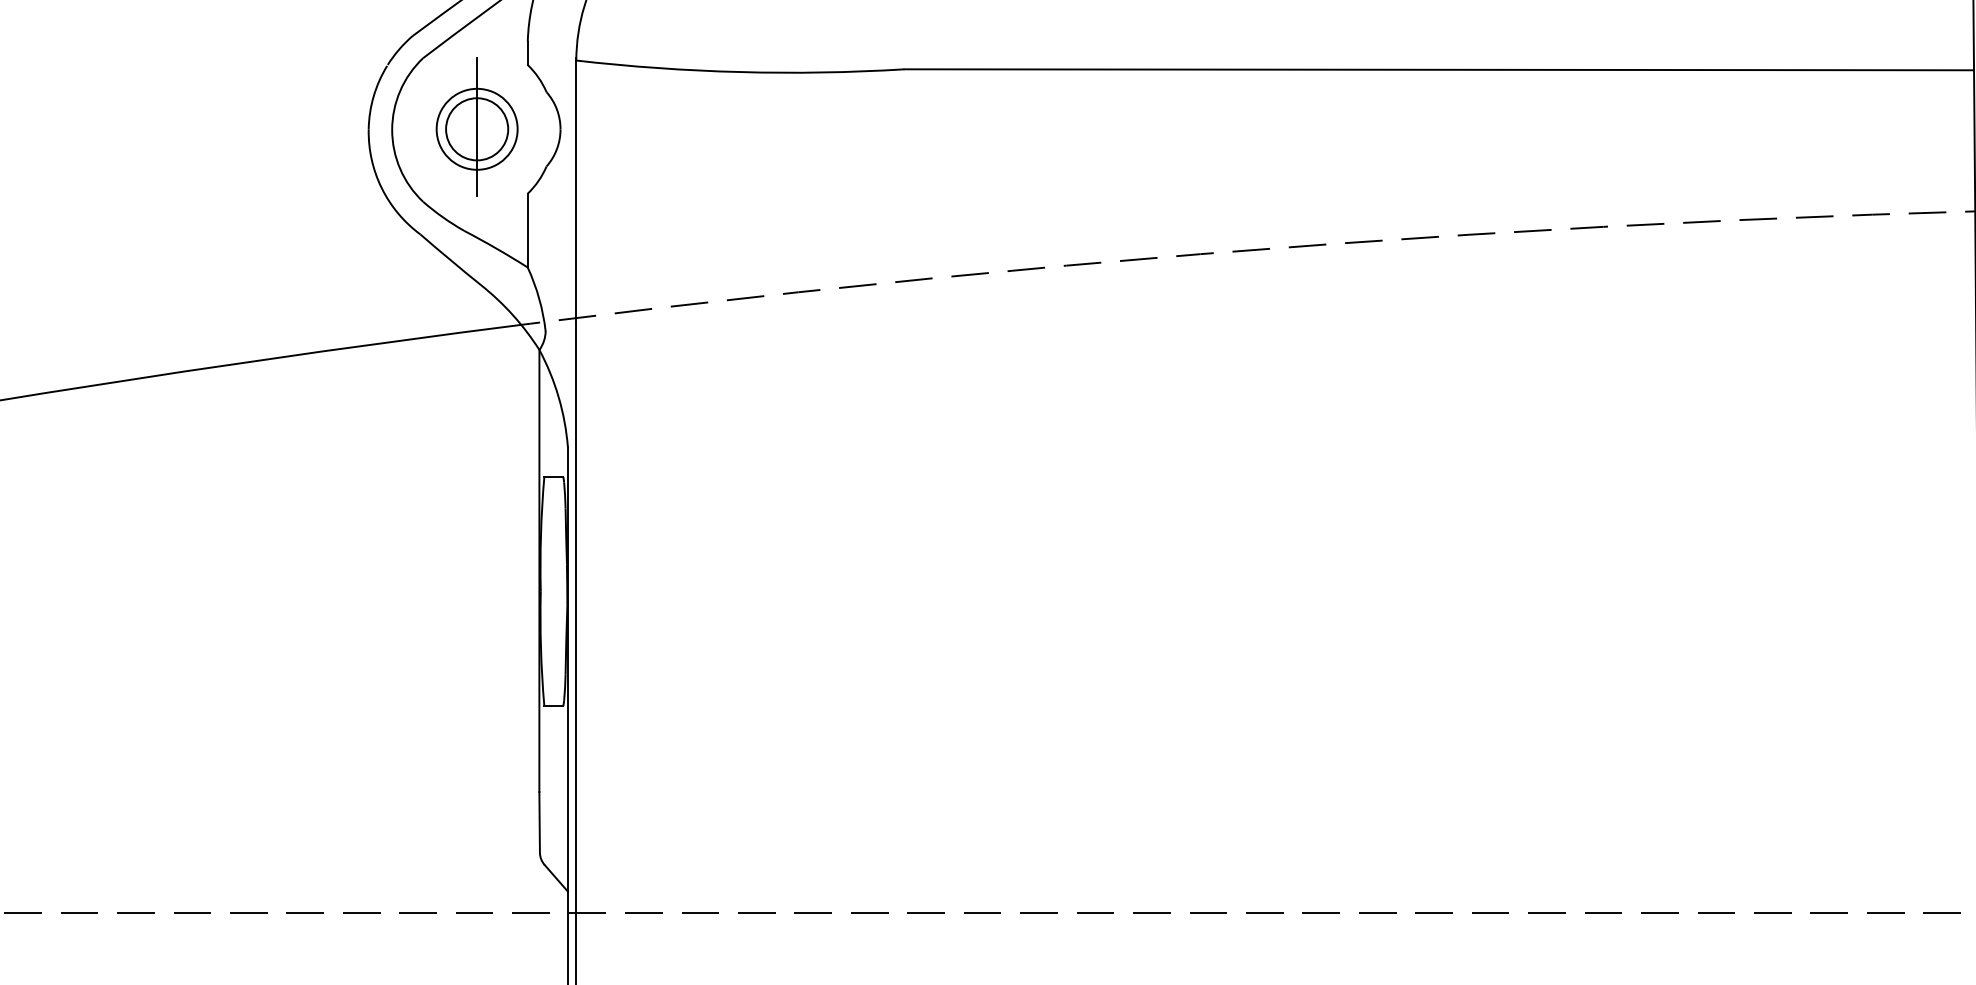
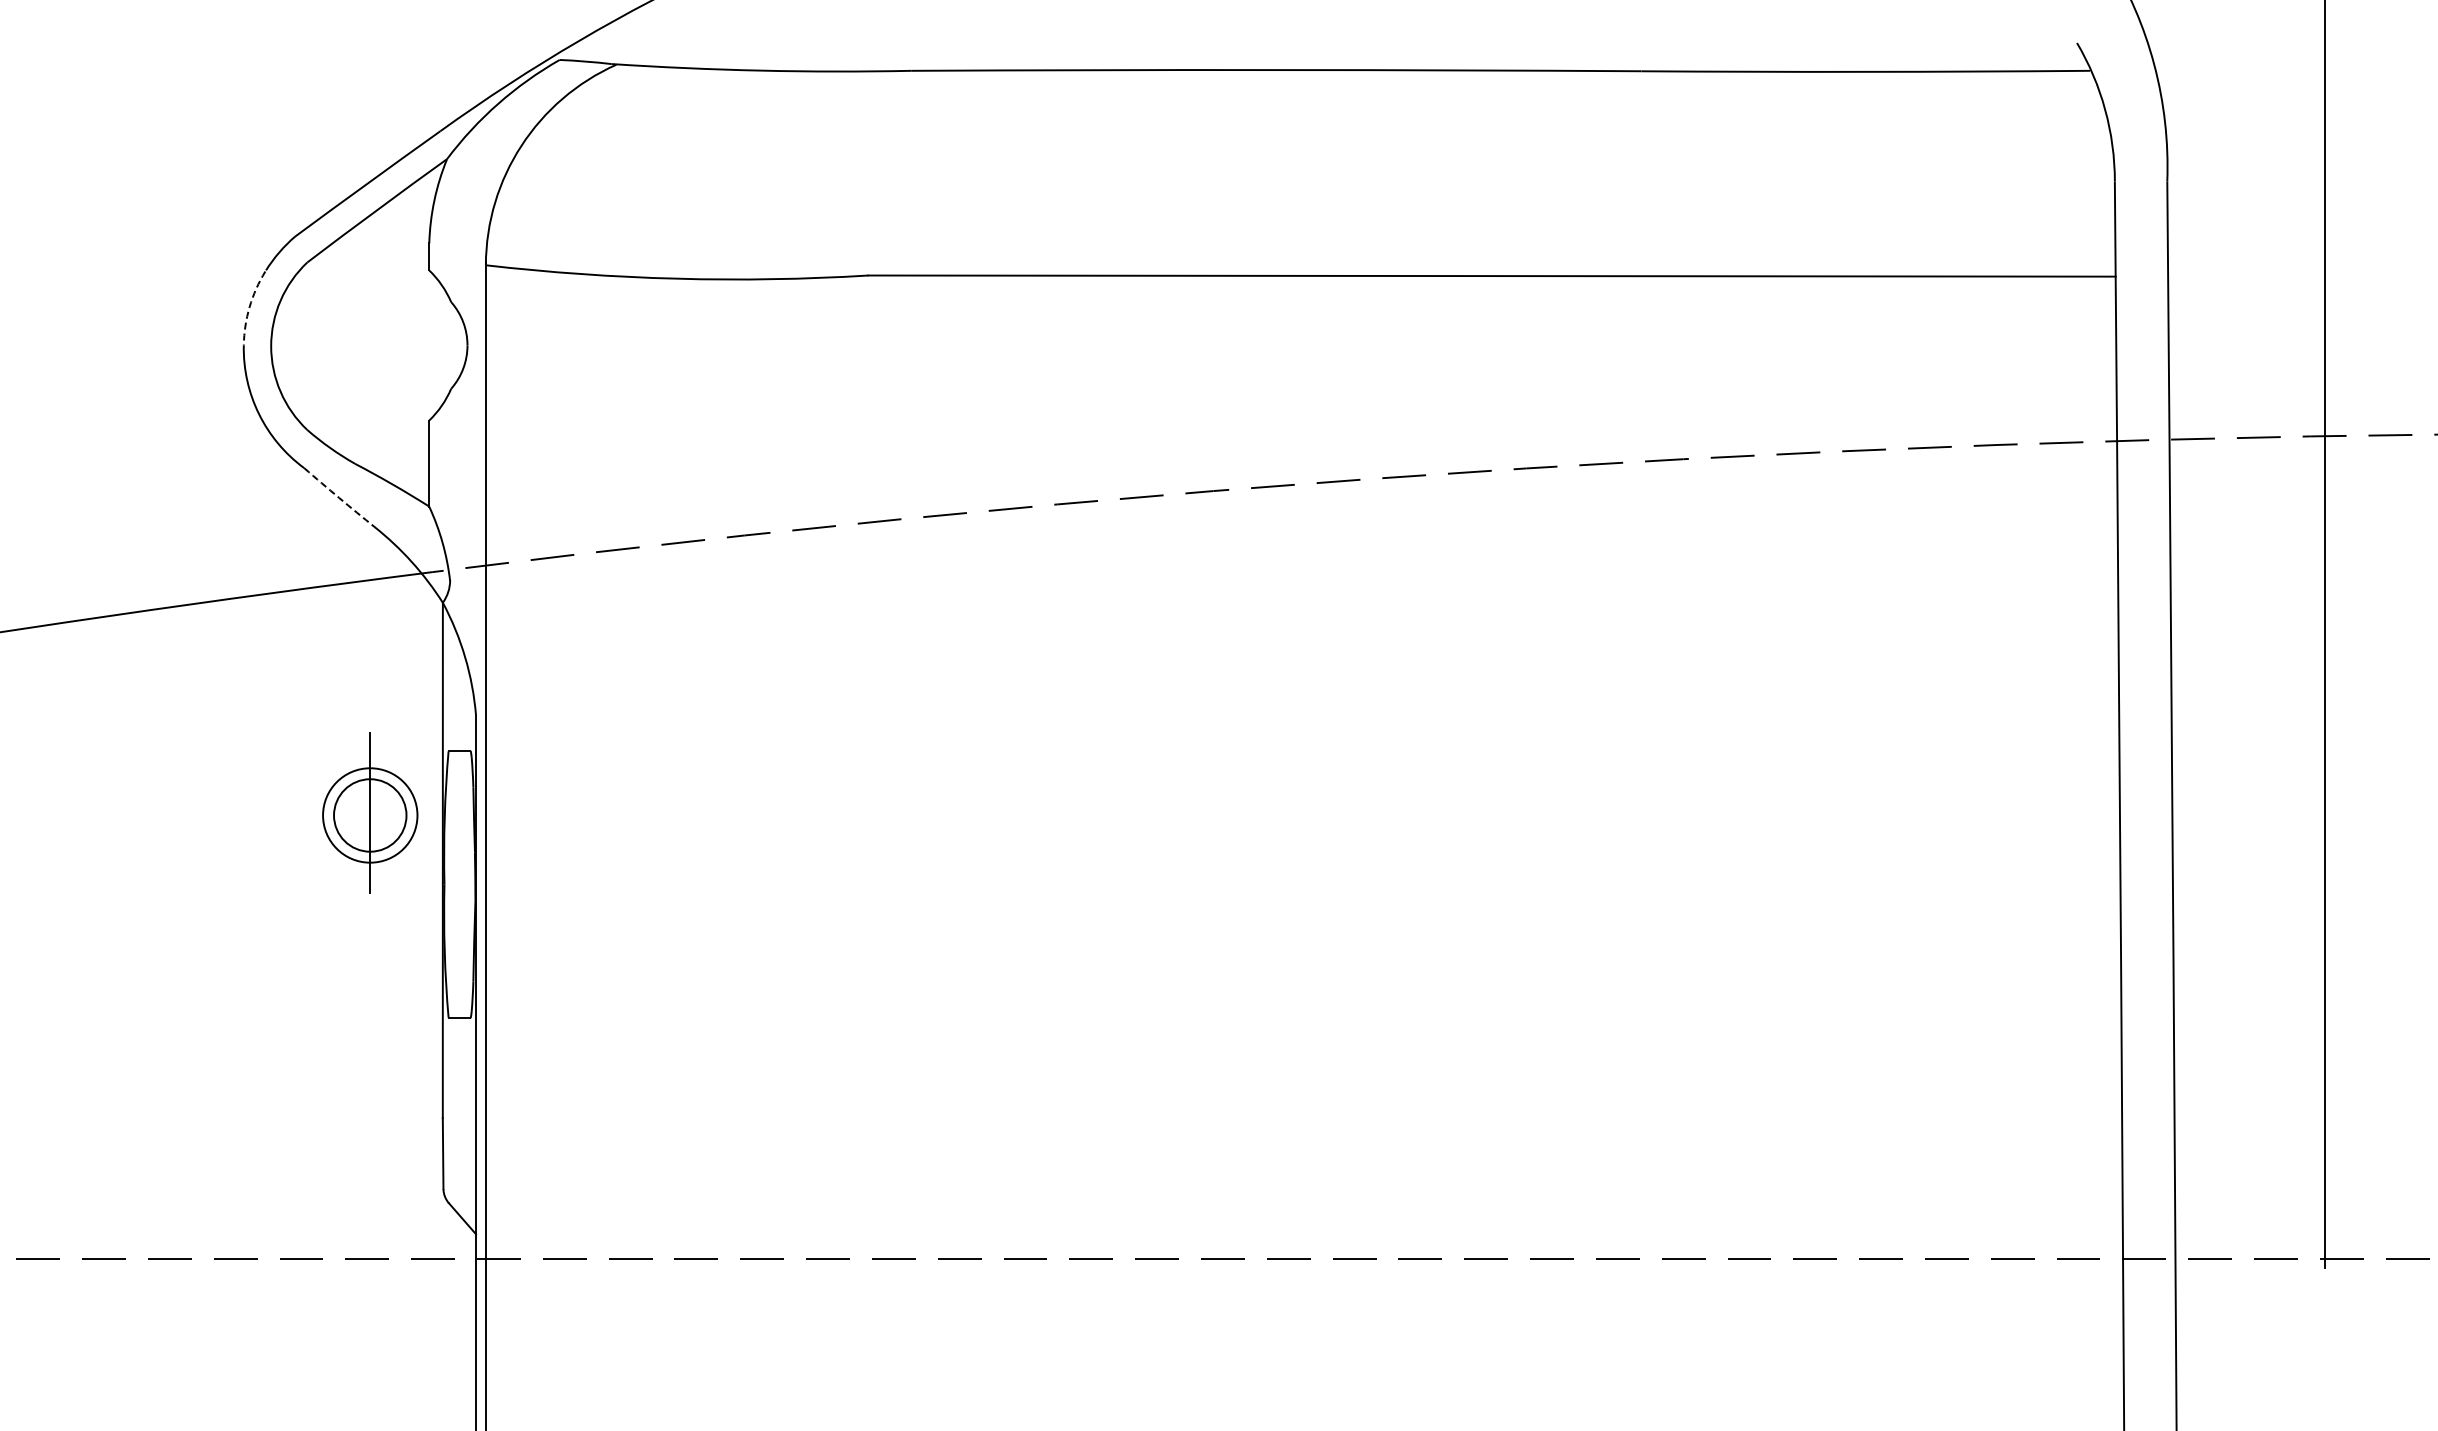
arc: (373, 96) -> (249, 307), solid -> dashed
part: (477, 126) -> (370, 812), moved
arc: (450, 259) -> (339, 497), solid -> dashed

